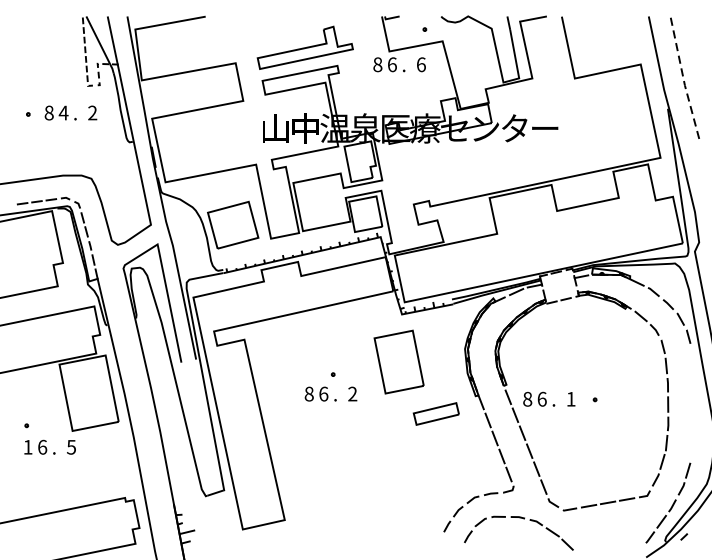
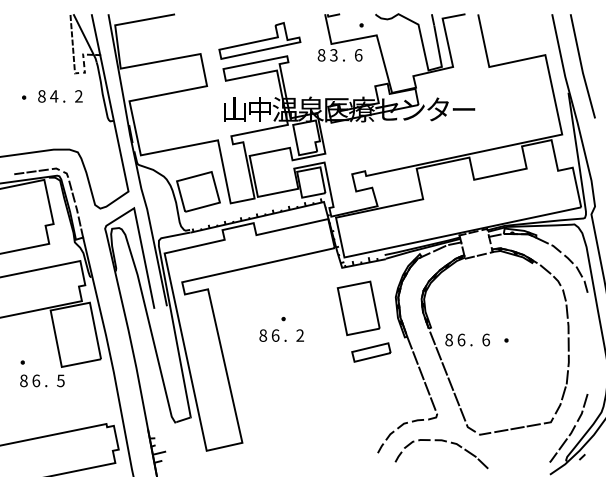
text: (391, 64) -> (333, 55), 6 -> 3
line: (683, 77) -> (581, 66), dashed -> solid
part: (398, 362) -> (358, 308), moved
text: (571, 398) -> (486, 339), 1 -> 6
text: (27, 446) -> (23, 380), 1 -> 8

